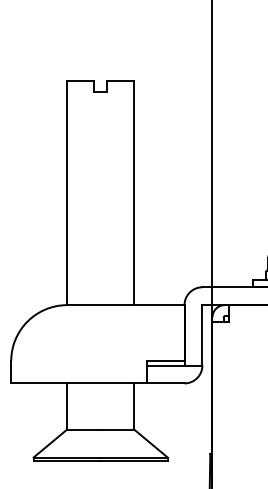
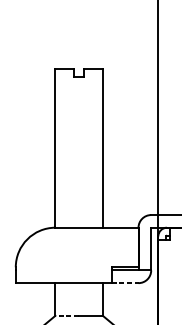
line: (166, 383) -> (125, 283), solid -> dashed
line: (83, 429) -> (66, 315), solid -> dashed

